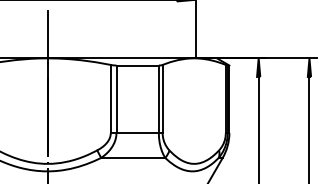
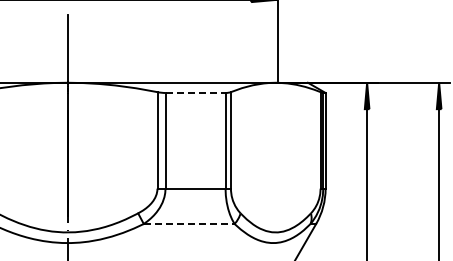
line: (138, 65) -> (196, 92), solid -> dashed
line: (133, 157) -> (189, 223), solid -> dashed

